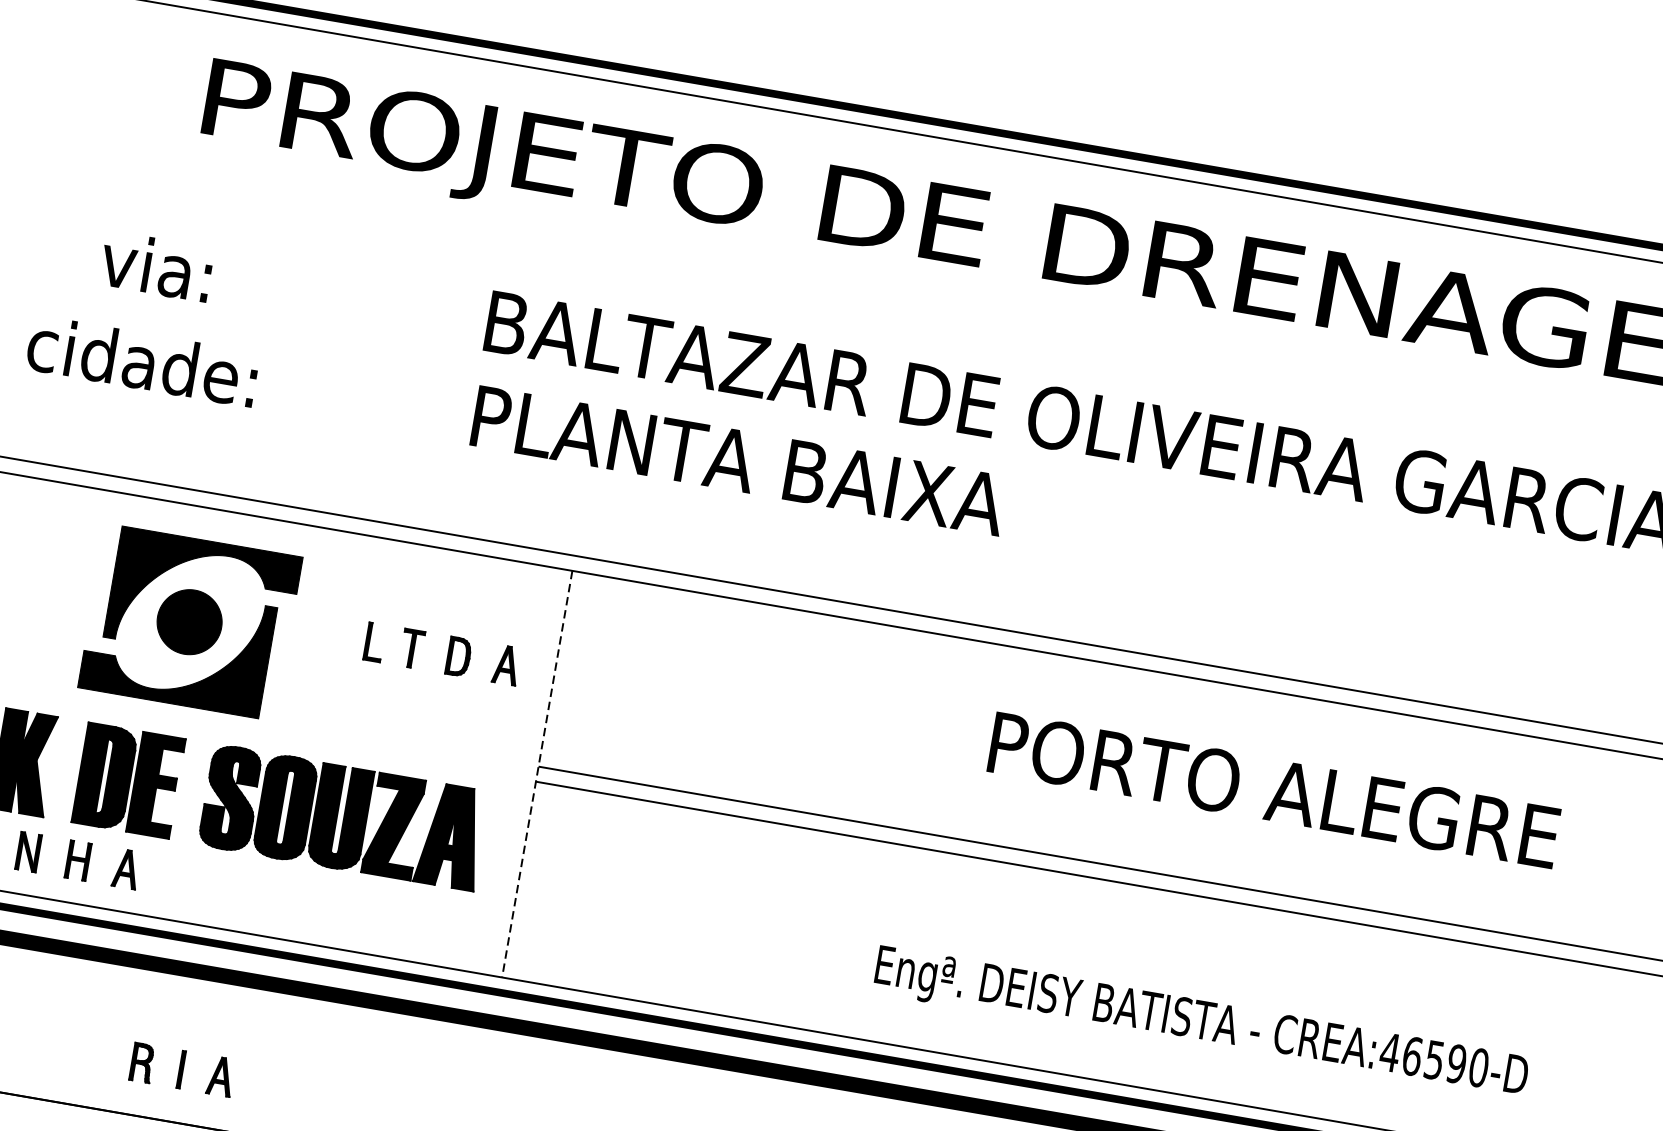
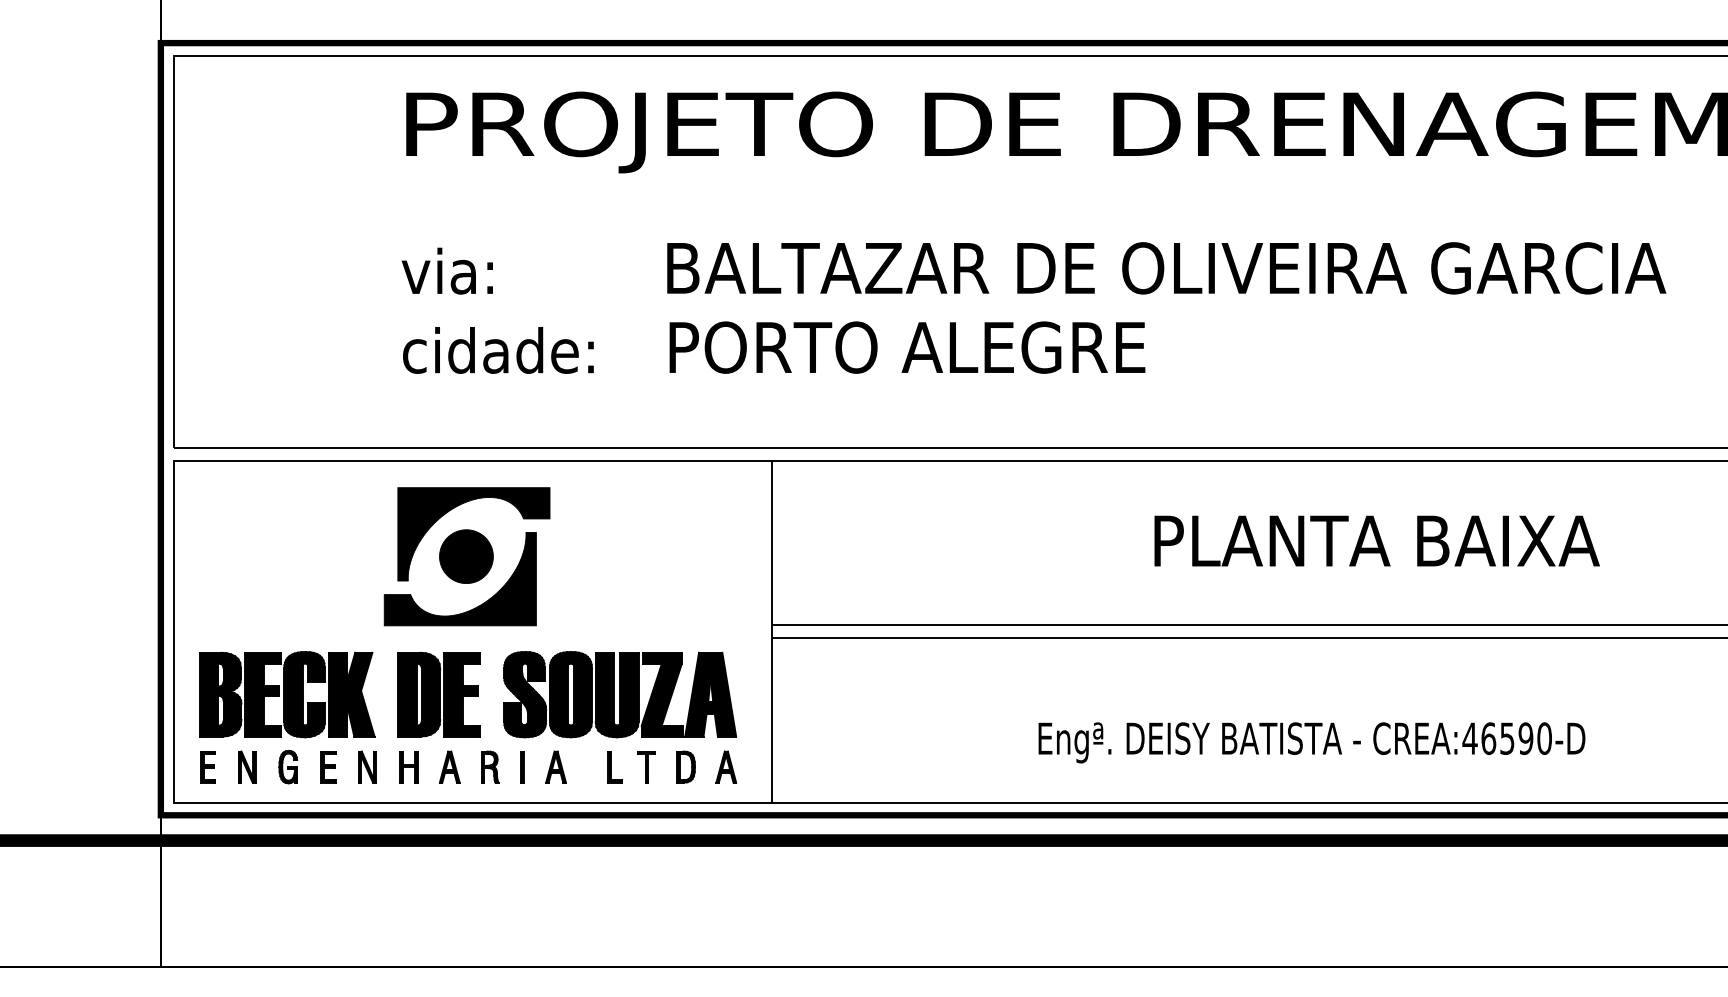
text: (155, 265) -> (446, 270), moved
text: (142, 361) -> (498, 350), moved
text: (777, 467) -> (924, 347), PLANTA BAIXA -> PORTO ALEGRE
part: (441, 653) -> (671, 766), moved
line: (537, 773) -> (771, 631), dashed -> solid
text: (1274, 789) -> (1375, 540), PORTO ALEGRE -> PLANTA BAIXA
text: (1200, 1024) -> (1311, 742), moved
part: (182, 1069) -> (523, 766), moved

